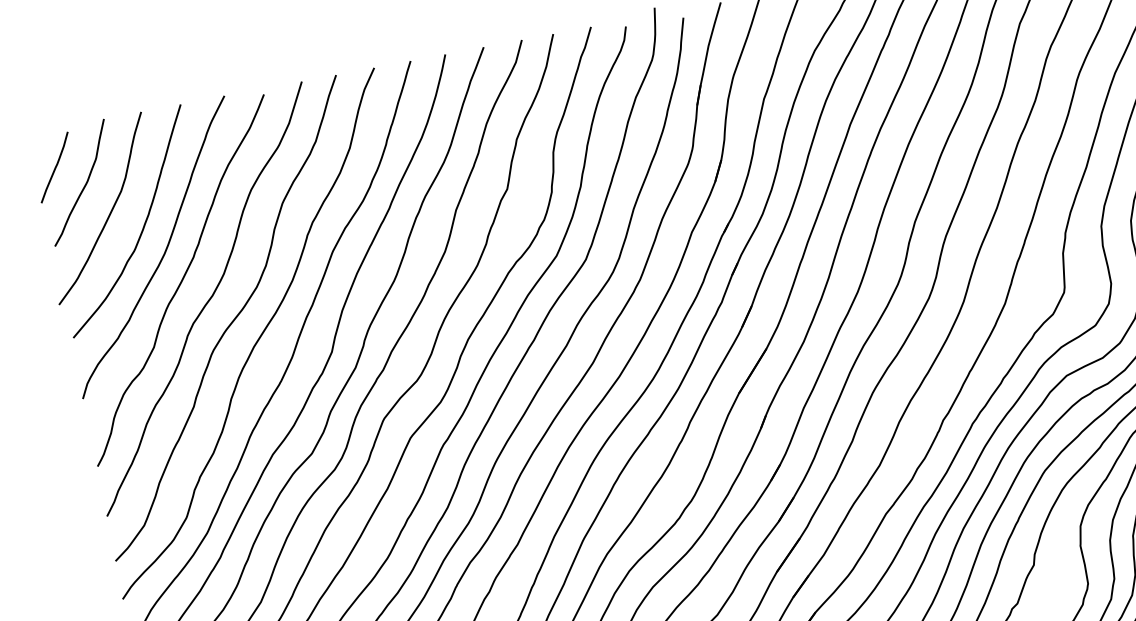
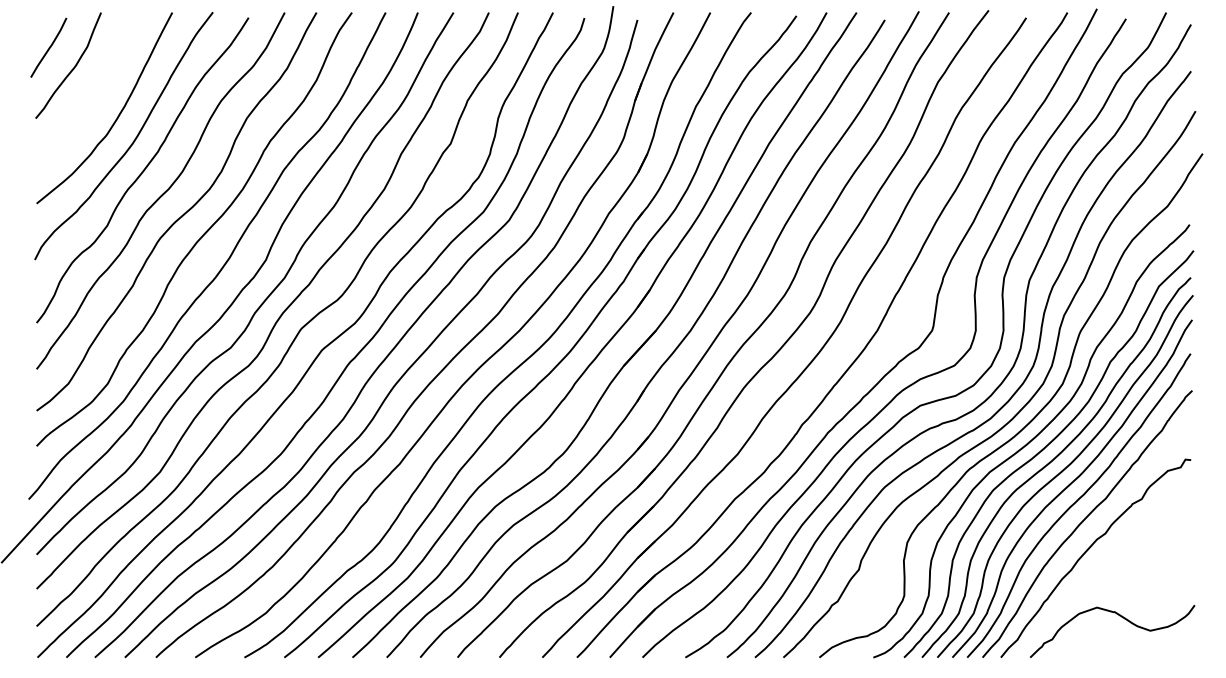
curve: (108, 213) -> (89, 98), removed

